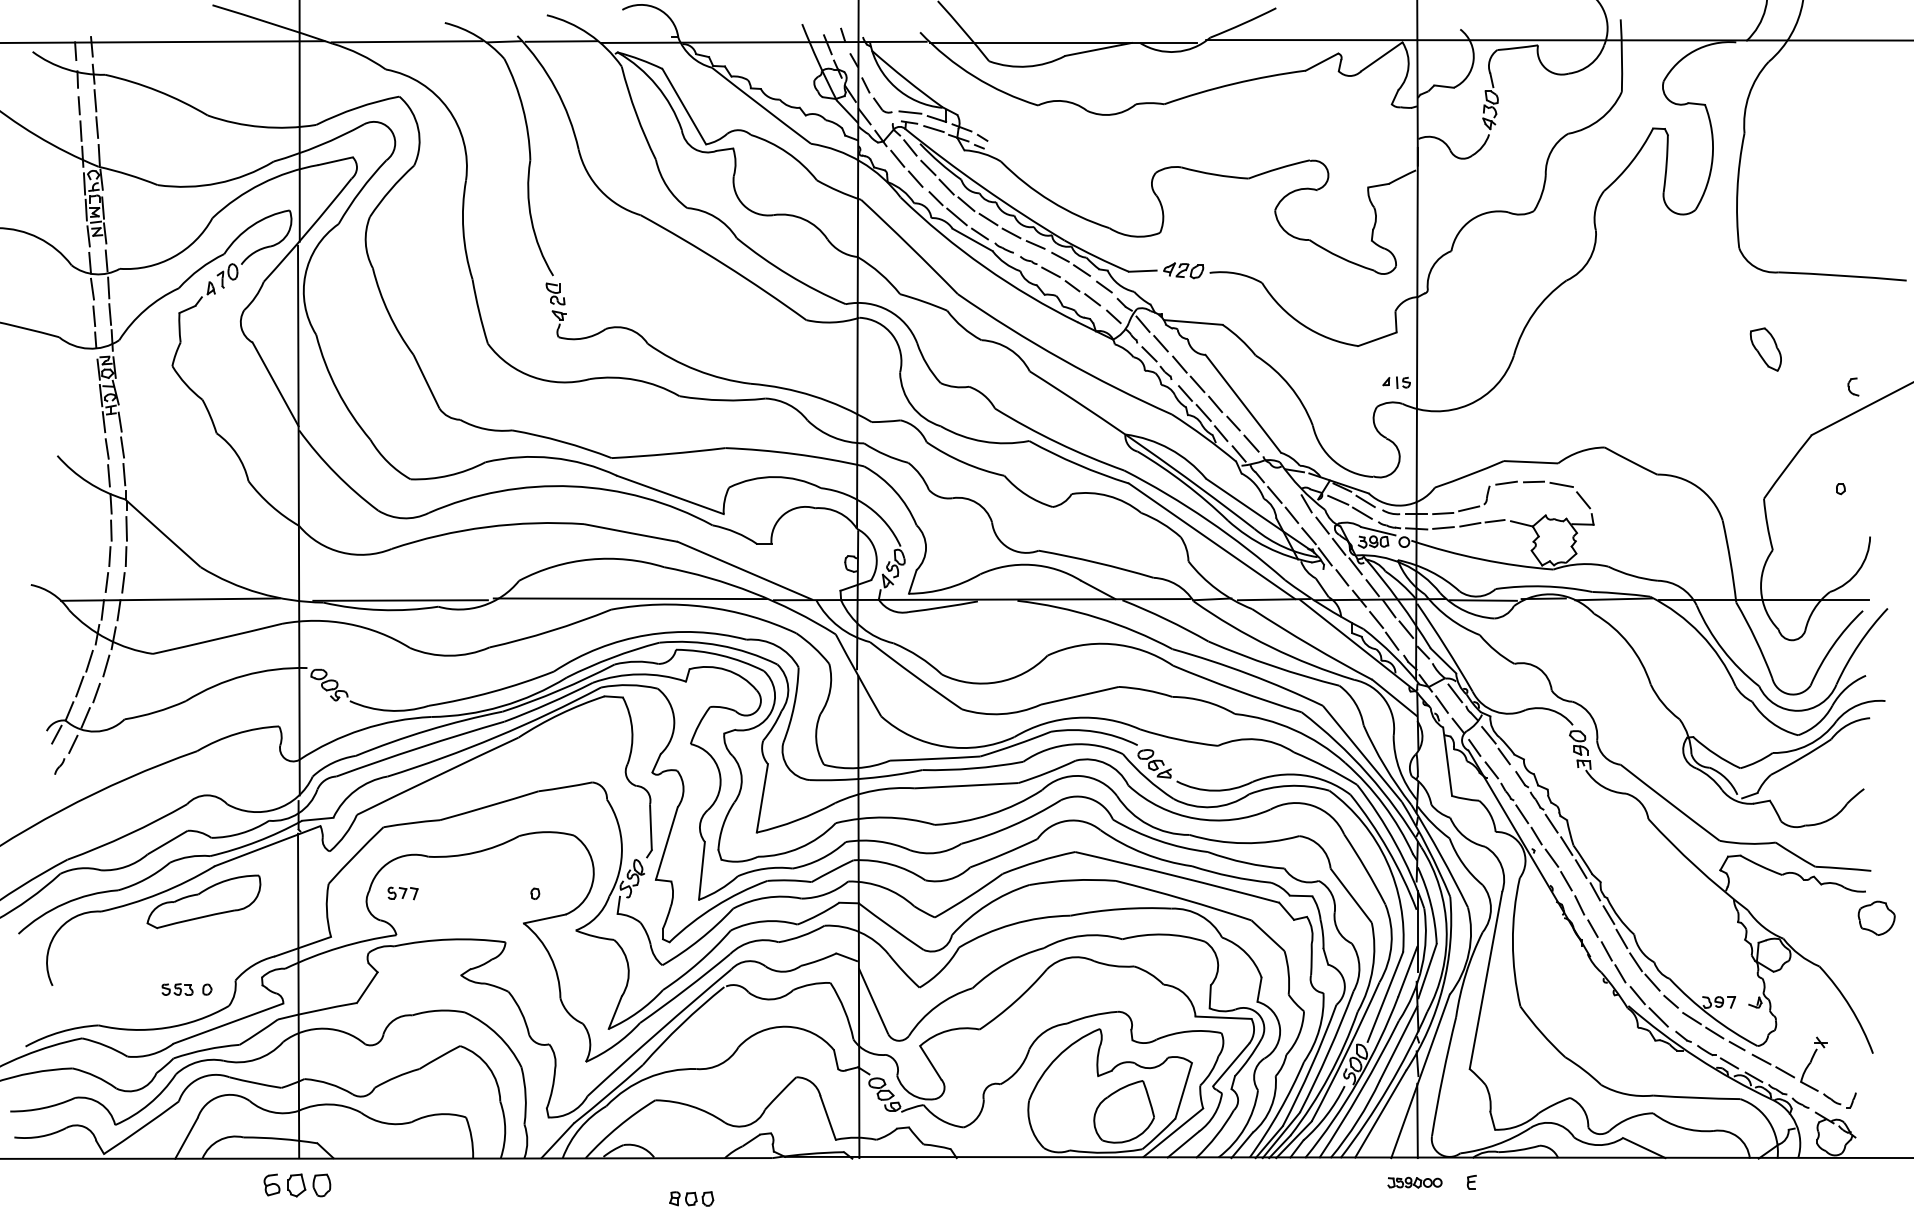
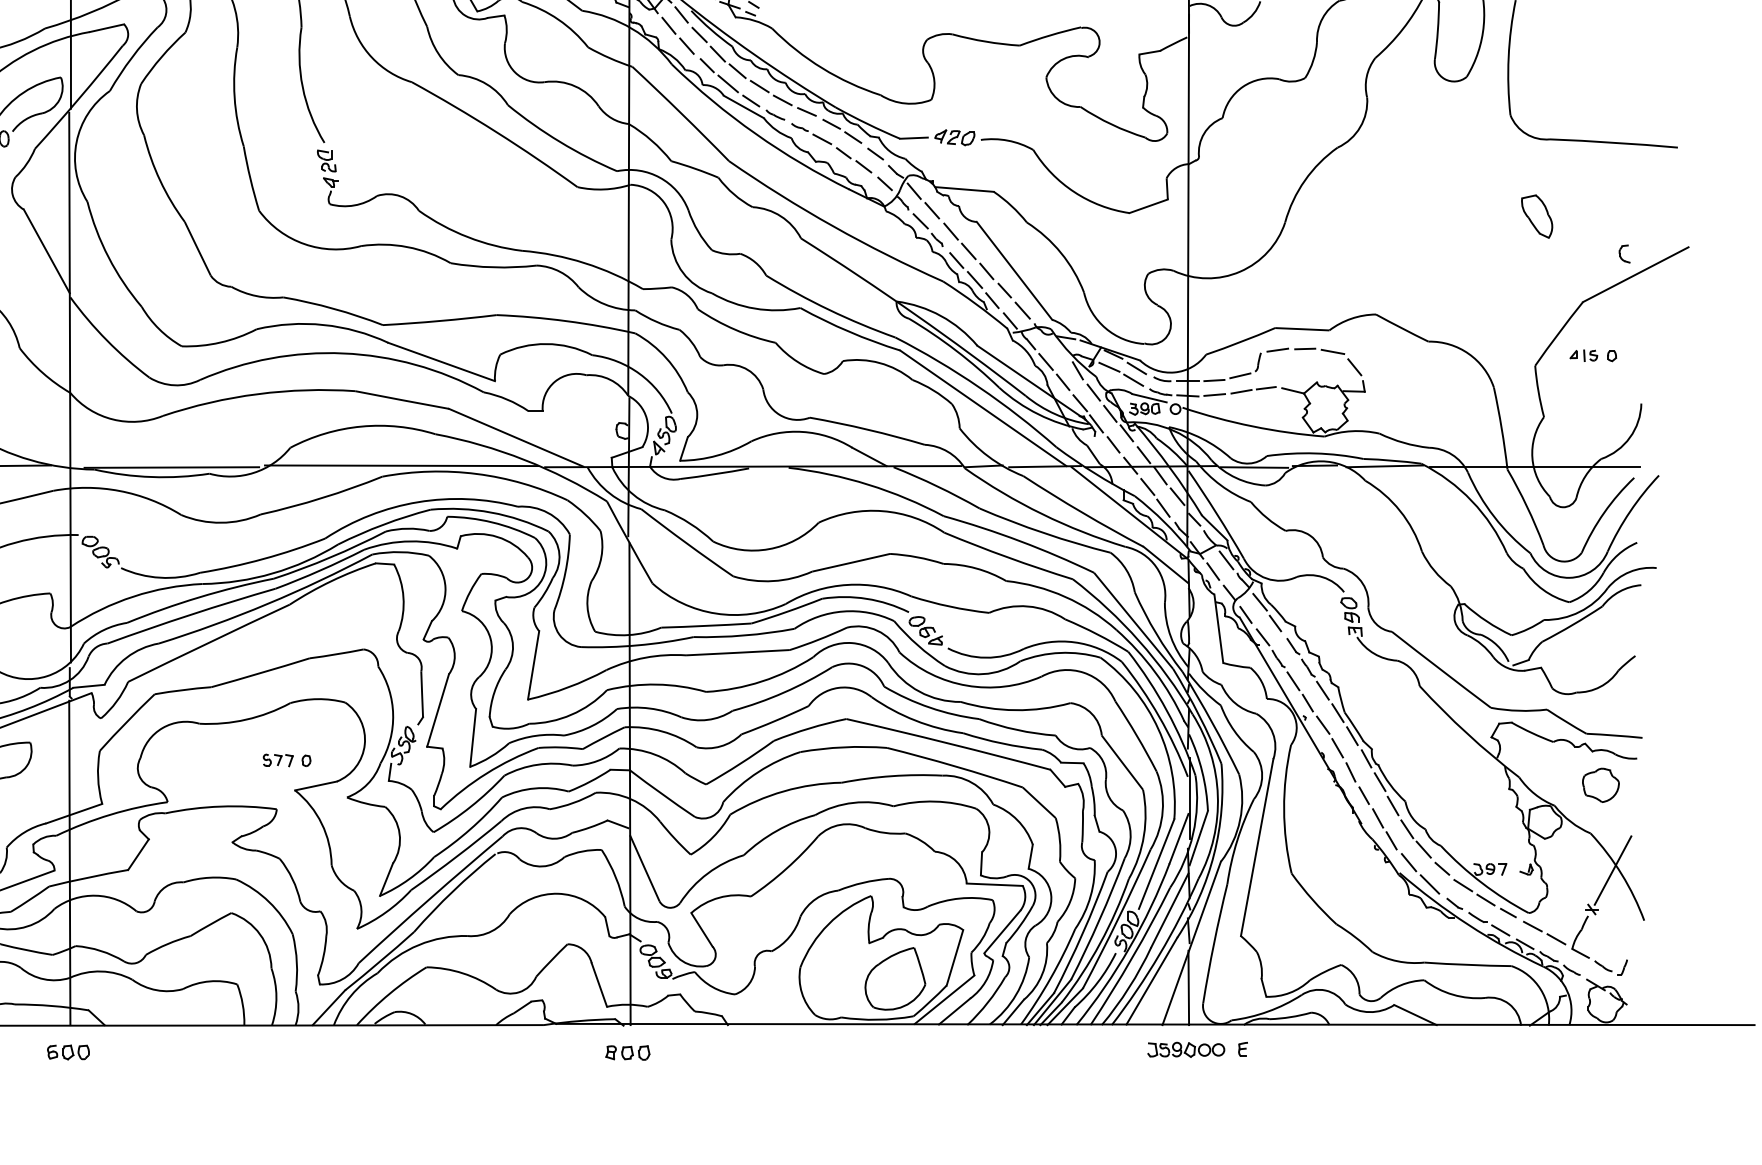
part: (1396, 382) -> (1583, 355), moved
part: (402, 893) -> (277, 760), moved
part: (1876, 917) -> (1600, 784), moved
line: (1841, 1003) -> (1612, 870), added
part: (1414, 1182) -> (1185, 1049), size x1.43
part: (296, 1185) -> (67, 1052), size x0.62
part: (691, 1198) -> (627, 1052), moved

